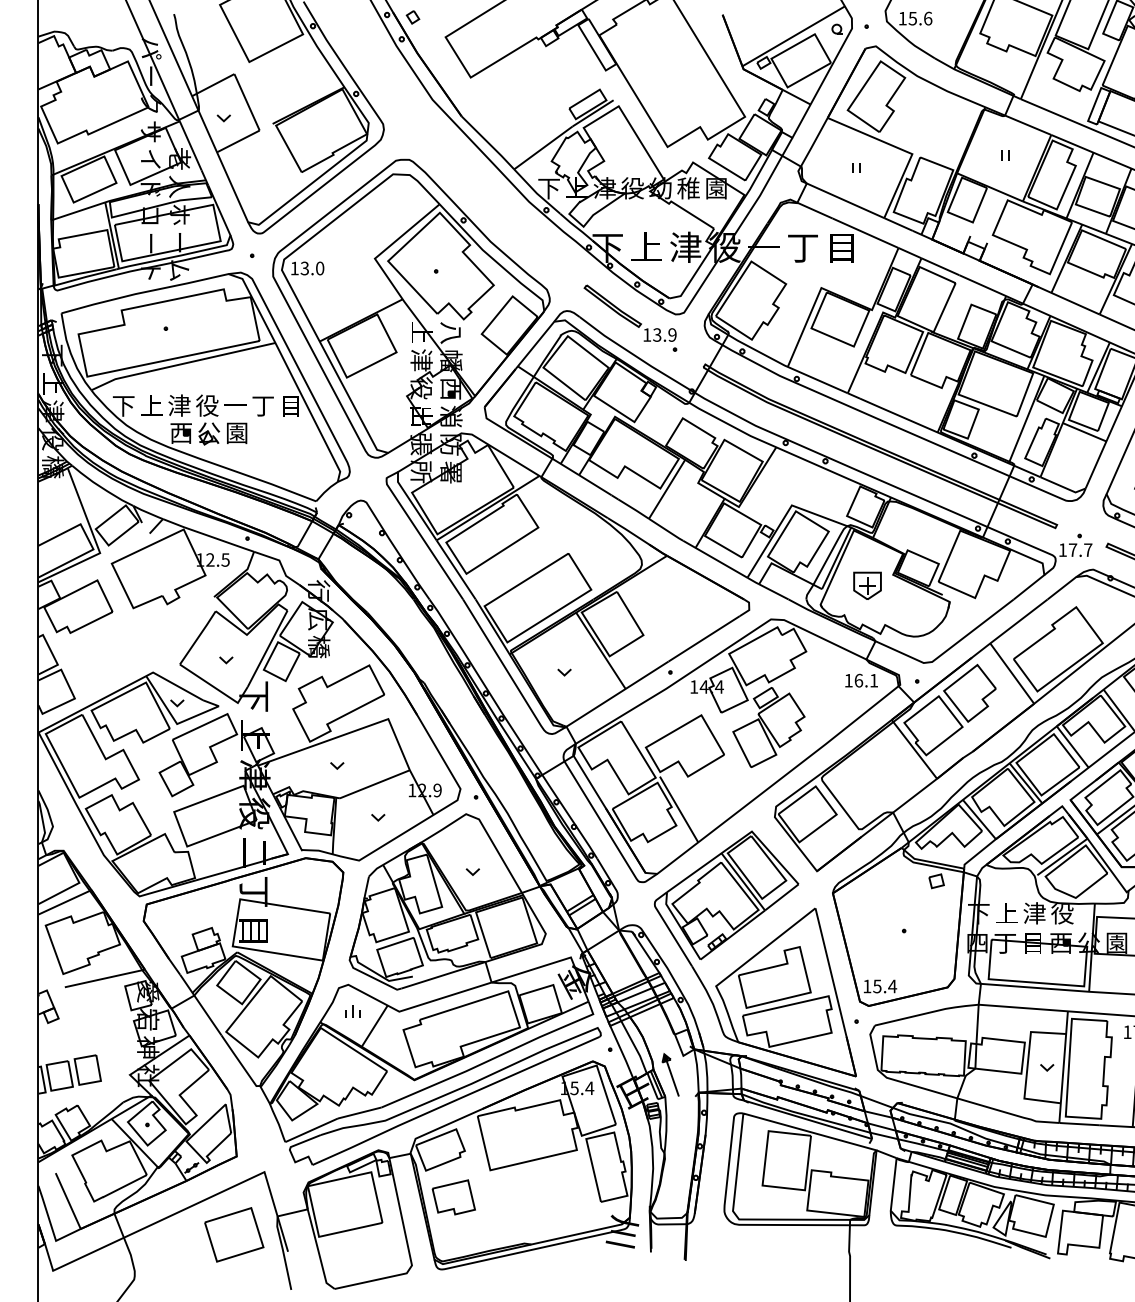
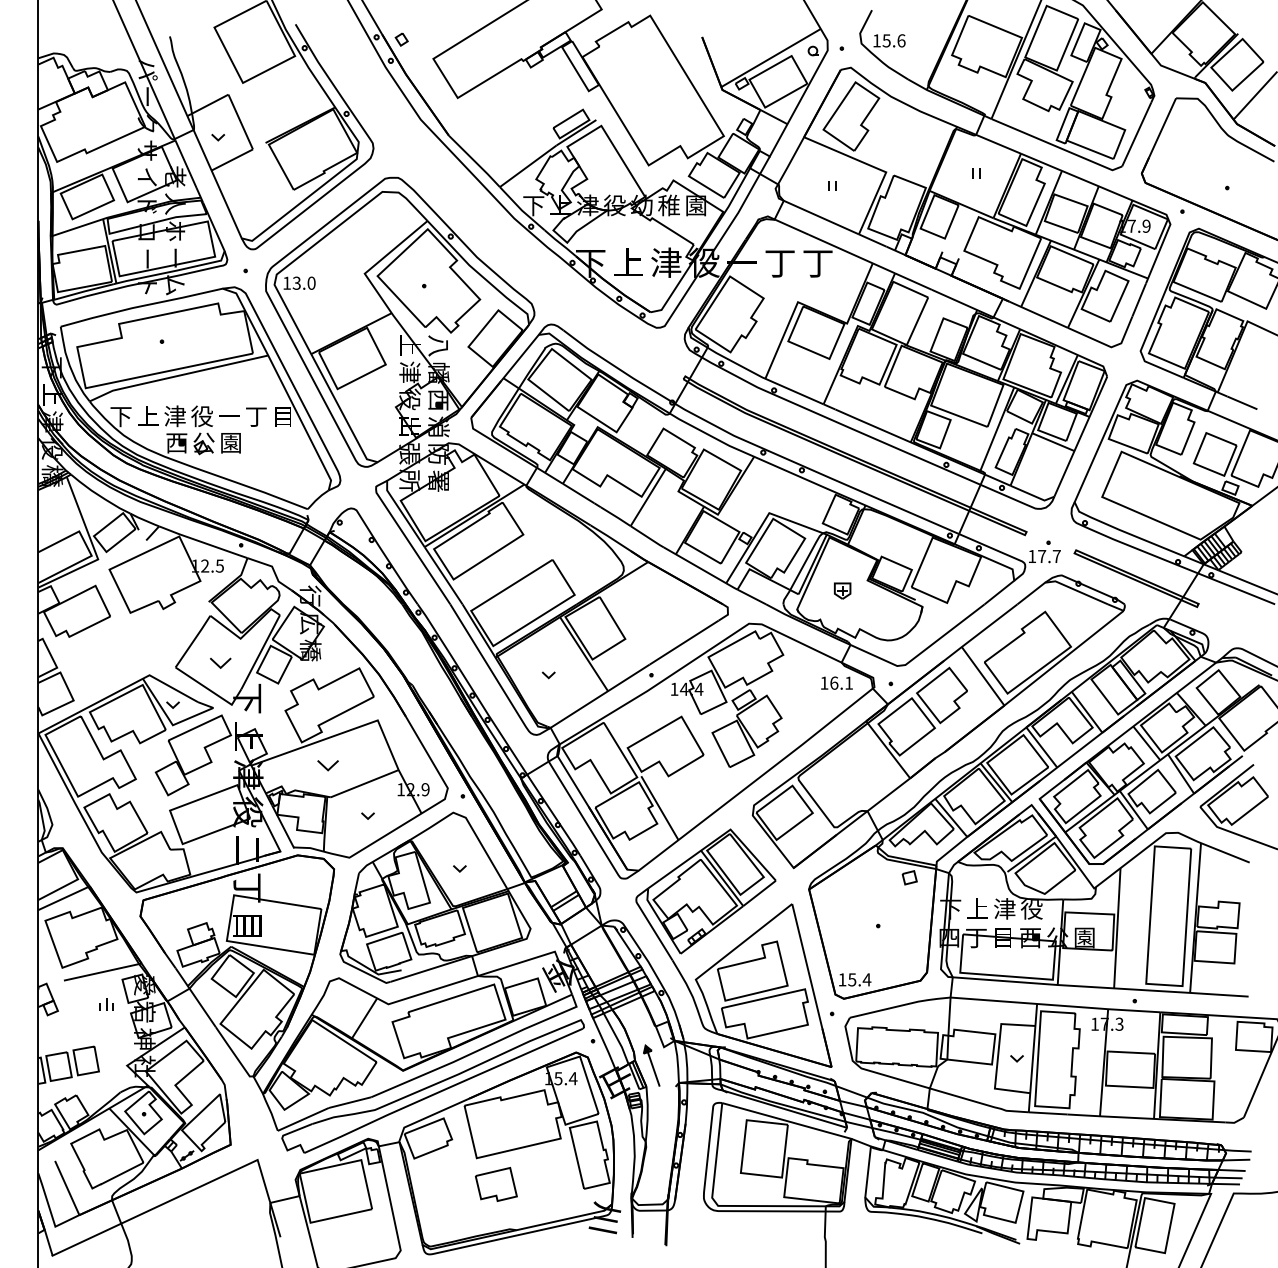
text: (841, 248) -> (817, 263), 目 -> 丁
part: (630, 318) -> (612, 331), removed
part: (867, 585) -> (842, 590), size x0.6
part: (226, 660) -> (220, 663), size x1.6
part: (337, 765) -> (328, 765), size x1.6
part: (352, 1011) -> (106, 1004), moved
part: (453, 1197) -> (496, 1184), moved
part: (234, 1234) -> (228, 1220), removed

